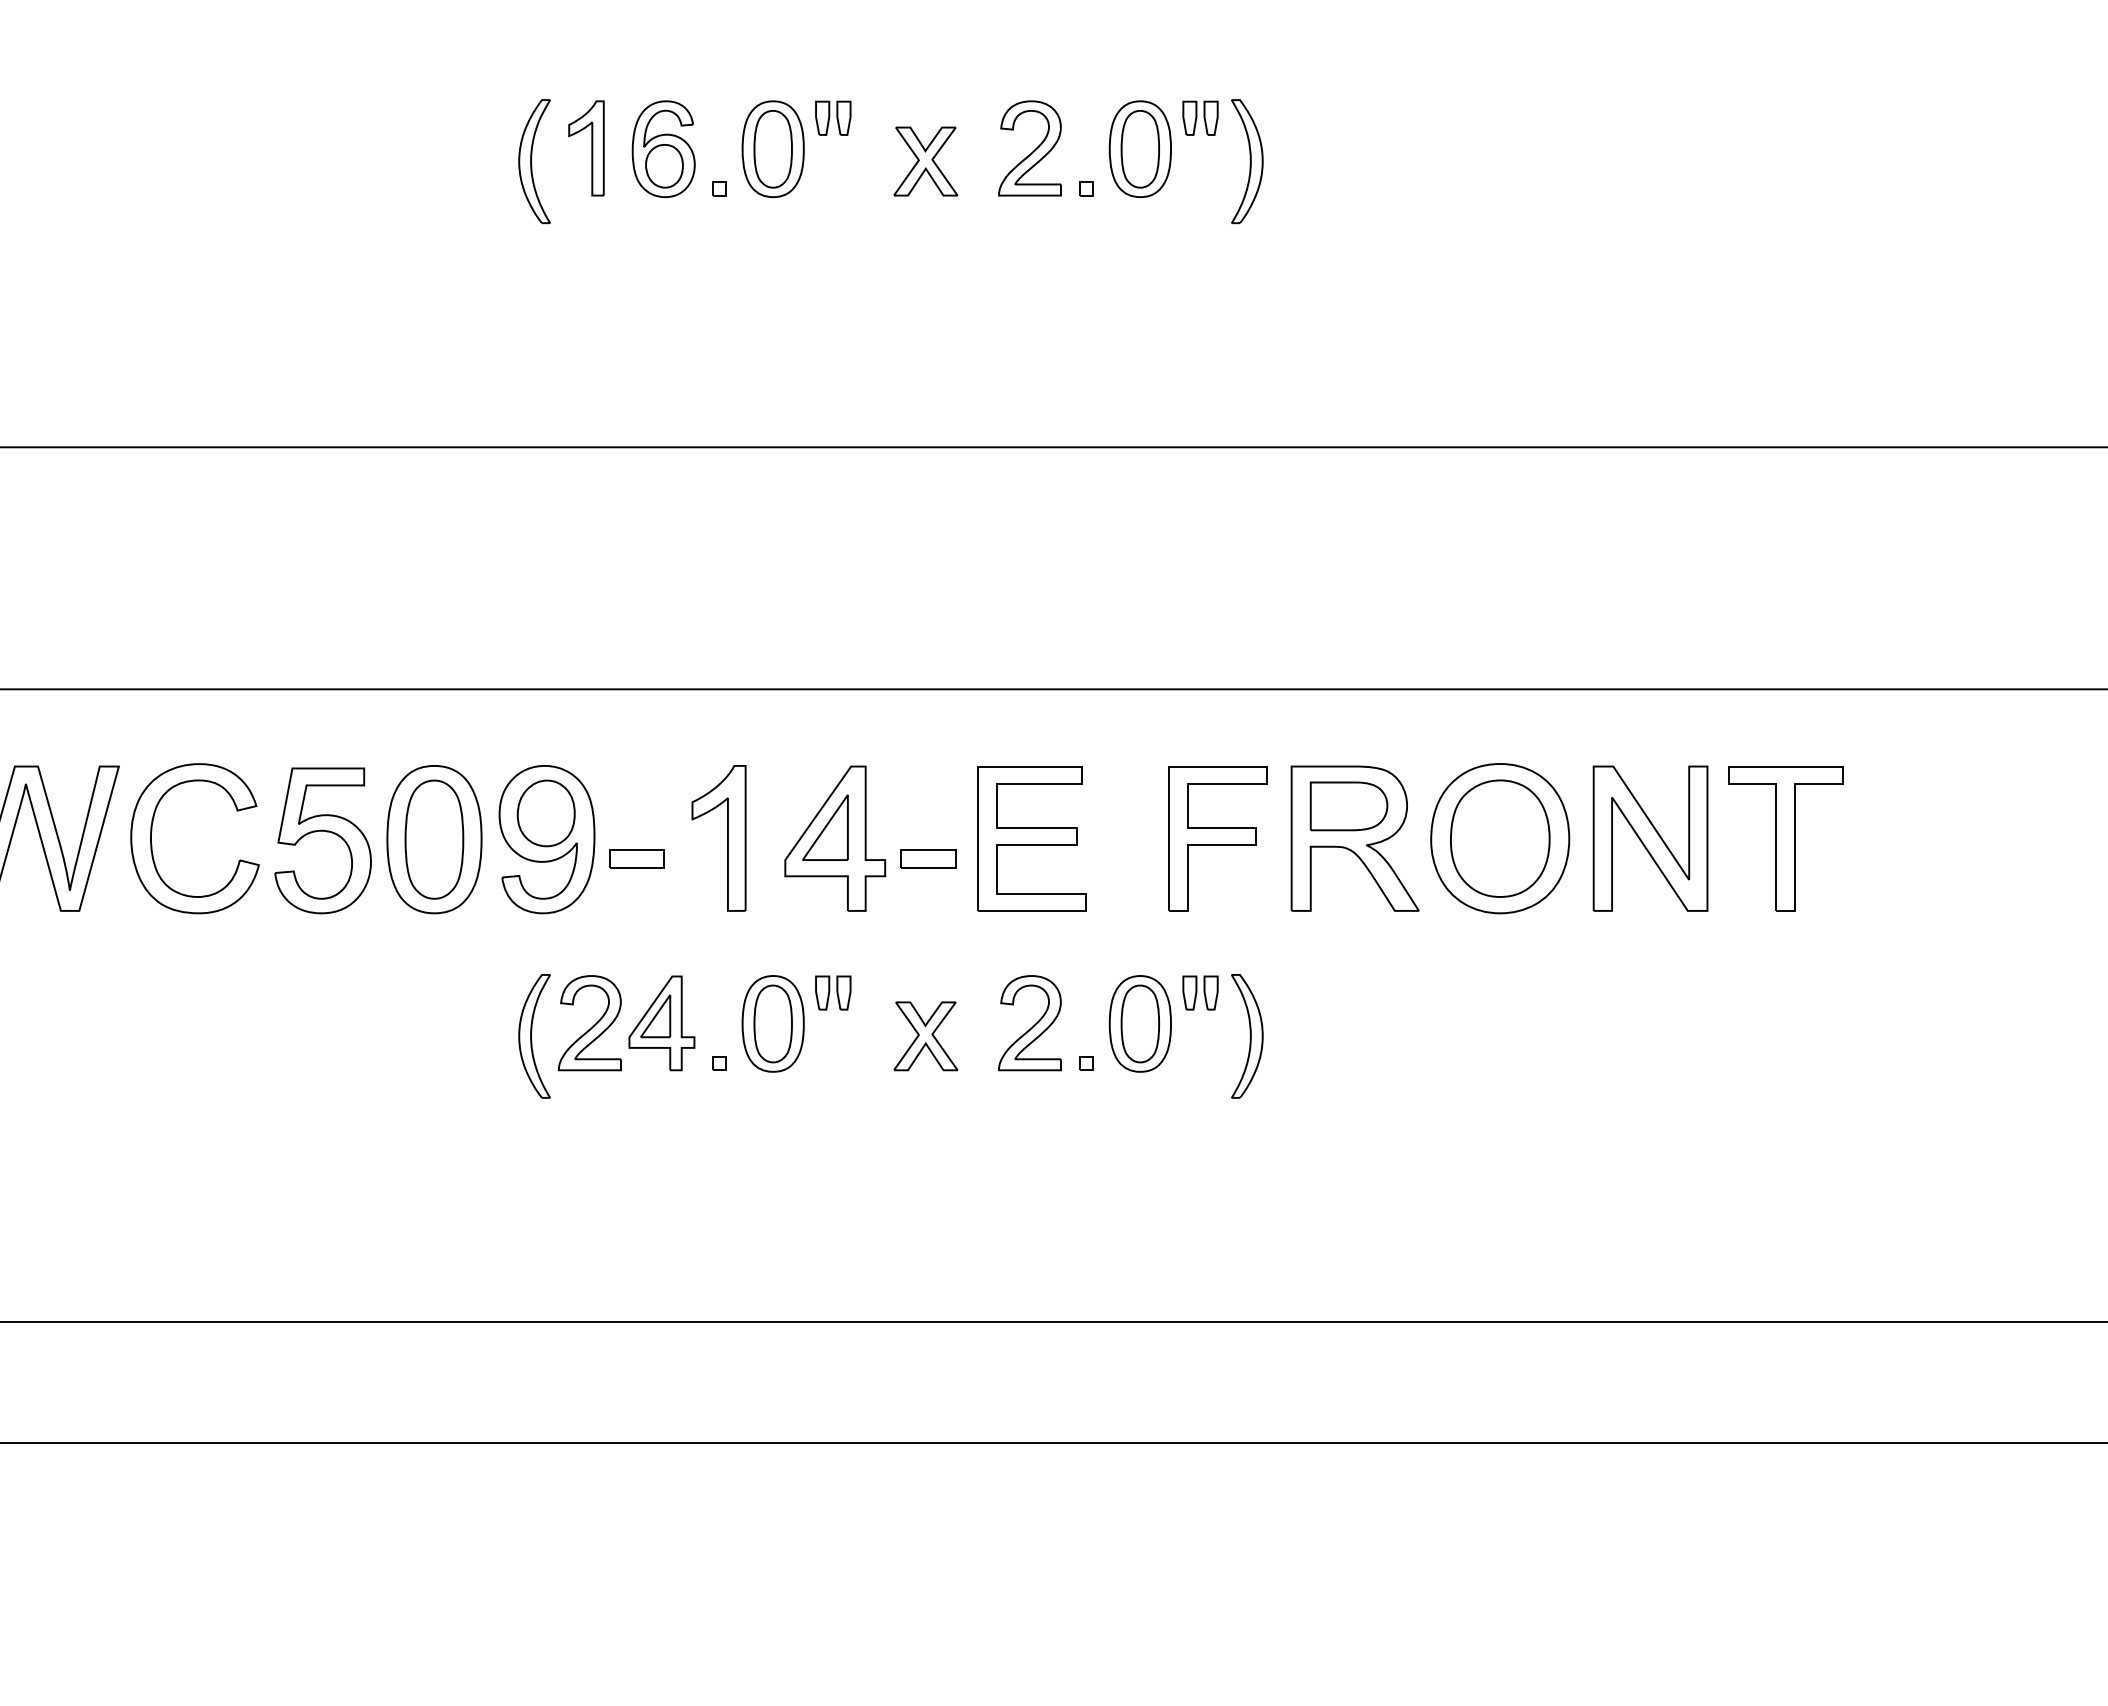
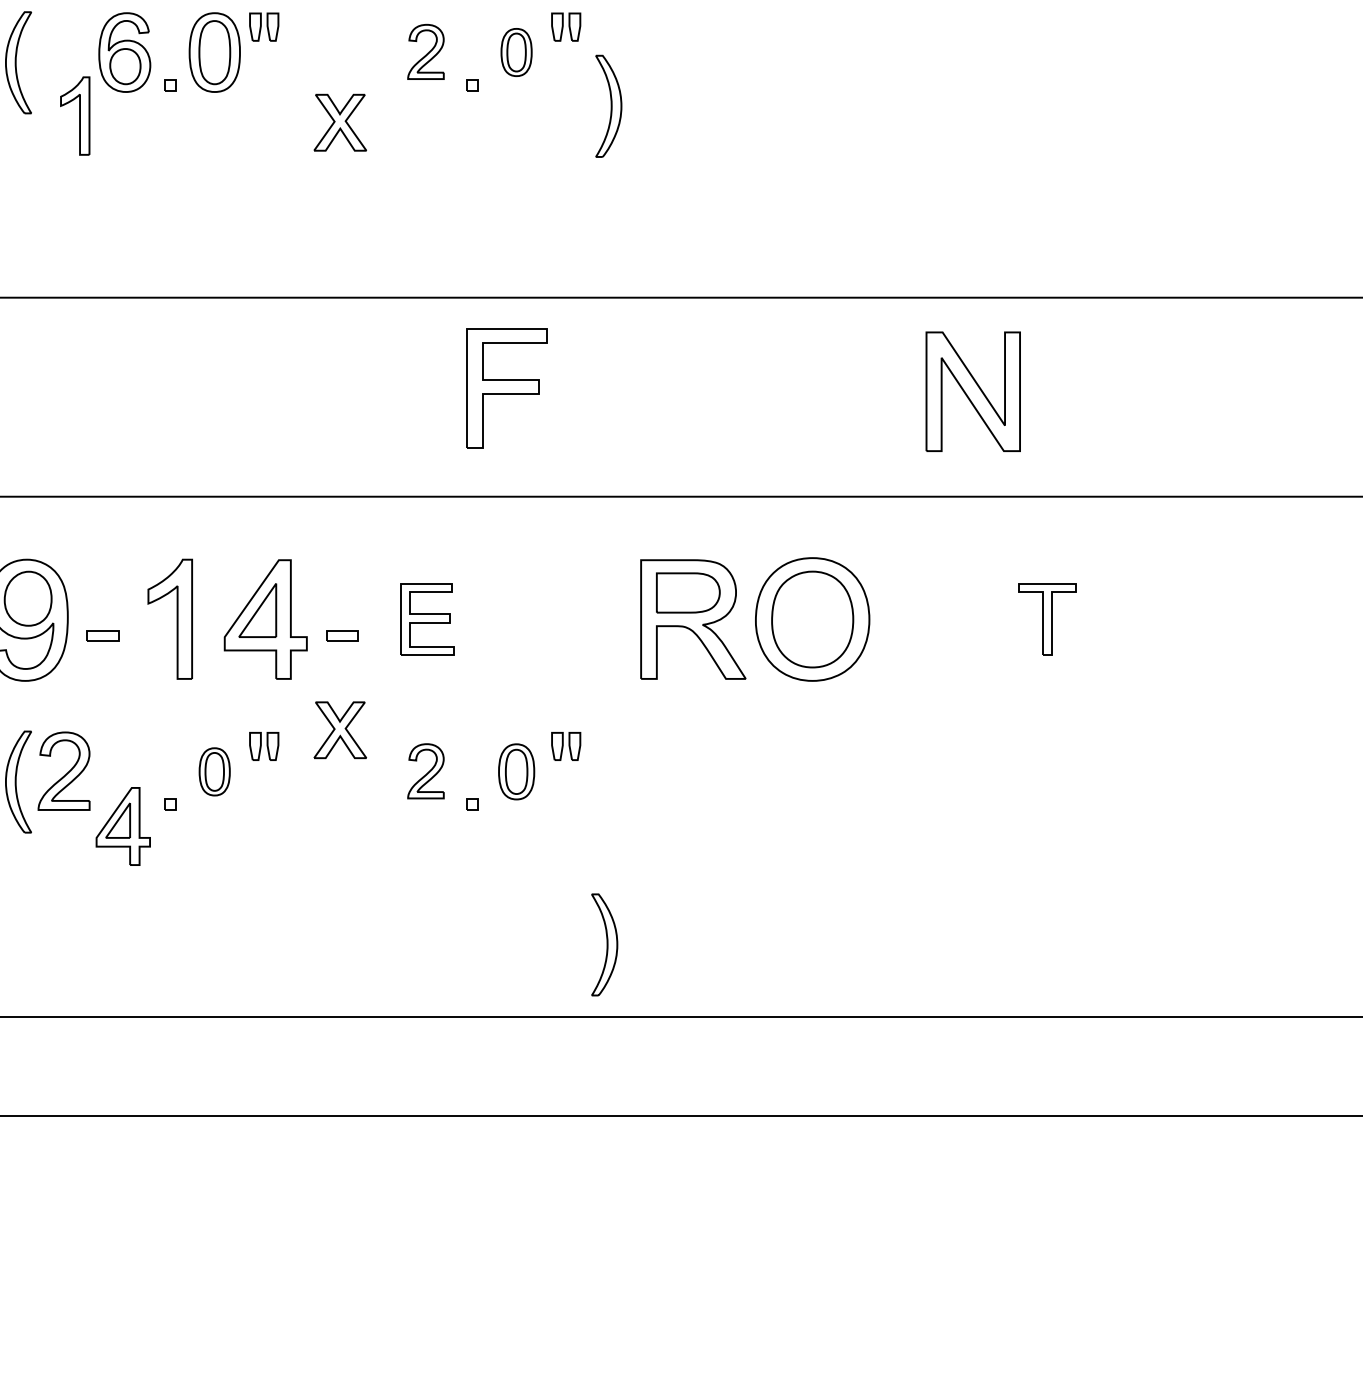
part: (586, 148) -> (75, 116), moved
part: (1029, 148) -> (425, 51), size x0.7
part: (1139, 148) -> (516, 51), size x0.6
part: (925, 161) -> (340, 122), moved
part: (1247, 161) -> (608, 106), moved
part: (1031, 838) -> (427, 619), size x0.6
part: (1217, 838) -> (506, 388), moved
part: (1650, 838) -> (973, 391), moved
part: (1785, 838) -> (1047, 619), size x0.6
part: (636, 858) -> (102, 635), size x0.7
part: (928, 858) -> (342, 635), size x0.7
part: (661, 1023) -> (122, 826), moved
part: (772, 1023) -> (214, 771), size x0.6
part: (1029, 1023) -> (425, 771), size x0.7
part: (1139, 1023) -> (516, 771), size x0.7
part: (925, 1036) -> (340, 730), moved
part: (1247, 1036) -> (604, 945), moved

